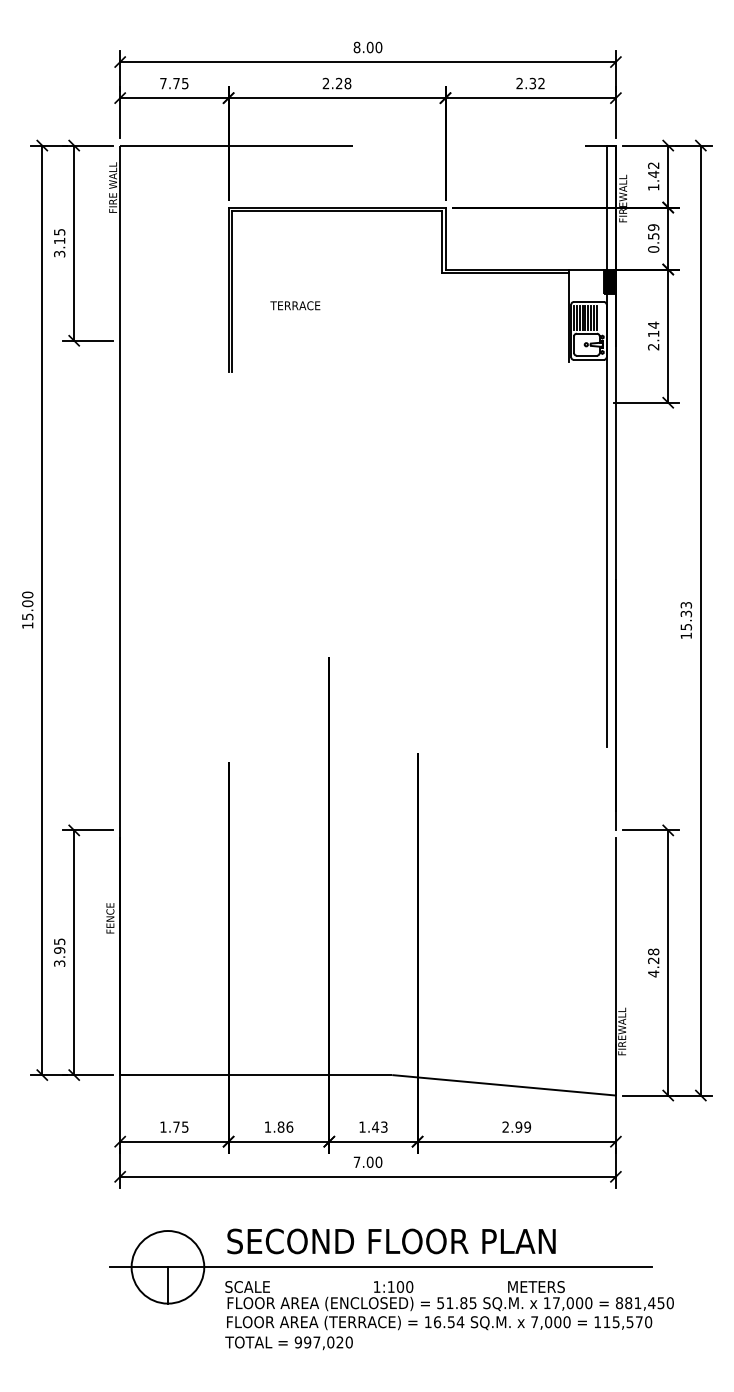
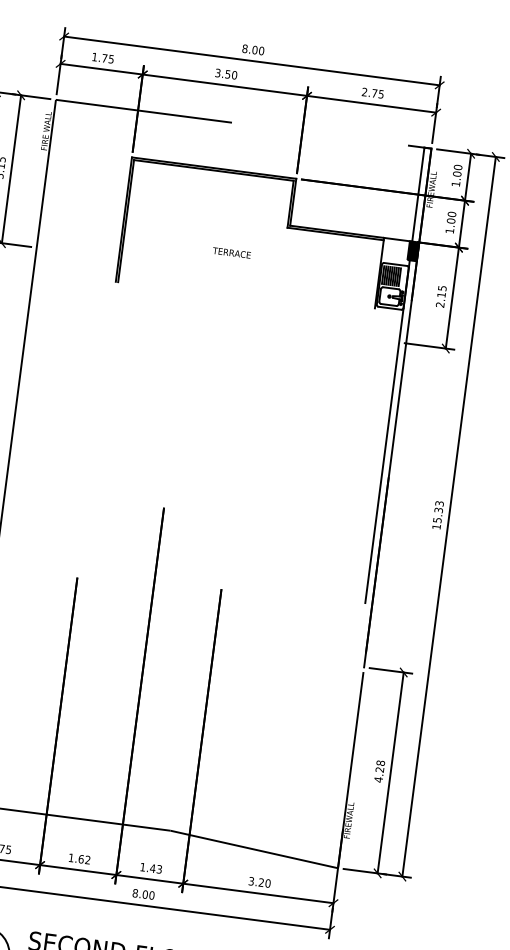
text: (163, 83) -> (94, 57), 7.75 -> 1.75
text: (336, 83) -> (225, 74), 2.28 -> 3.50
text: (536, 83) -> (377, 93), 2.32 -> 2.75
text: (653, 169) -> (457, 170), 1.42 -> 1.00
text: (653, 238) -> (450, 222), 0.59 -> 1.00
text: (295, 305) -> (231, 252), moved
text: (653, 324) -> (442, 287), 2.14 -> 2.15
text: (285, 1126) -> (84, 859), 1.86 -> 1.62
text: (516, 1126) -> (259, 881), 2.99 -> 3.20
text: (356, 1161) -> (135, 892), 7.00 -> 8.00

